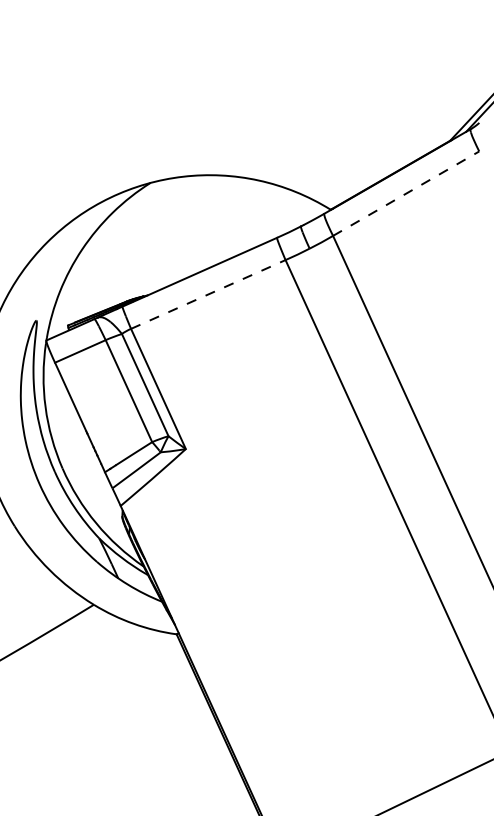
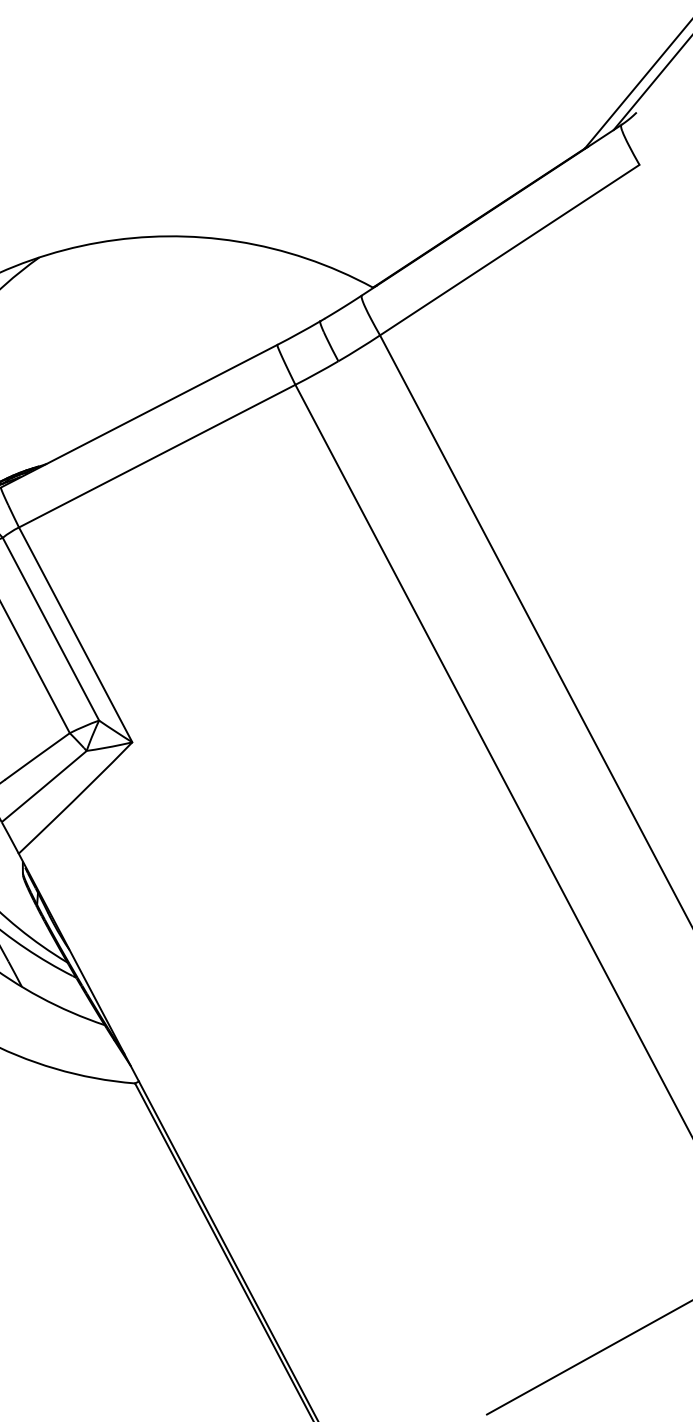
line: (406, 193) -> (510, 249), dashed -> solid
line: (208, 294) -> (157, 456), dashed -> solid

